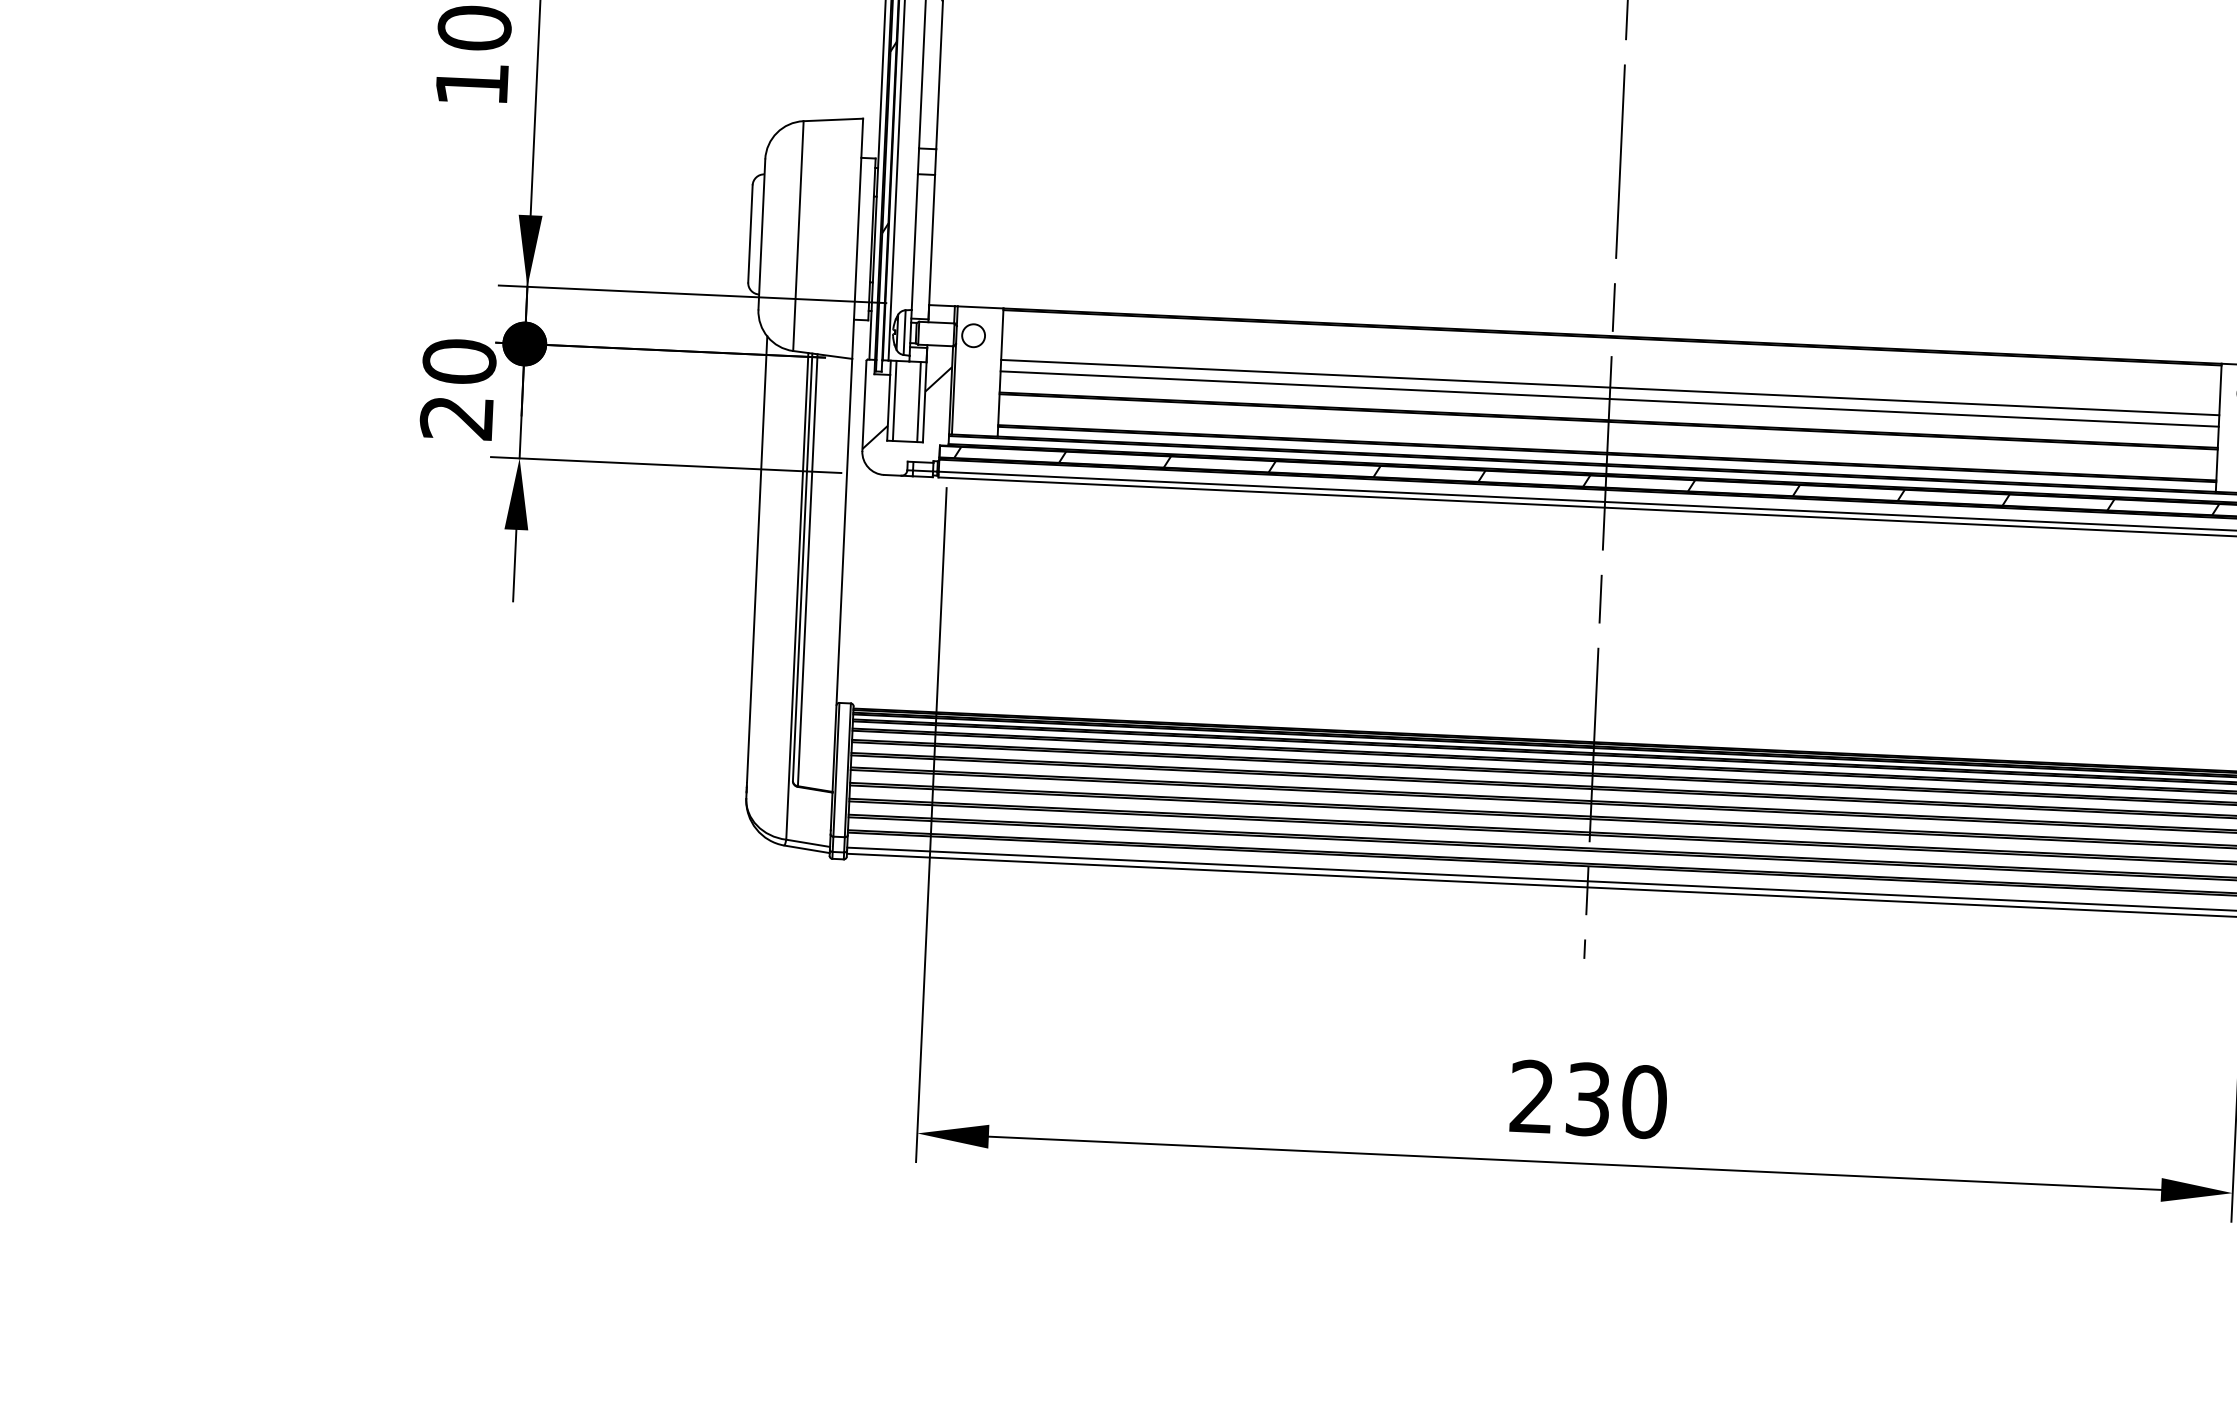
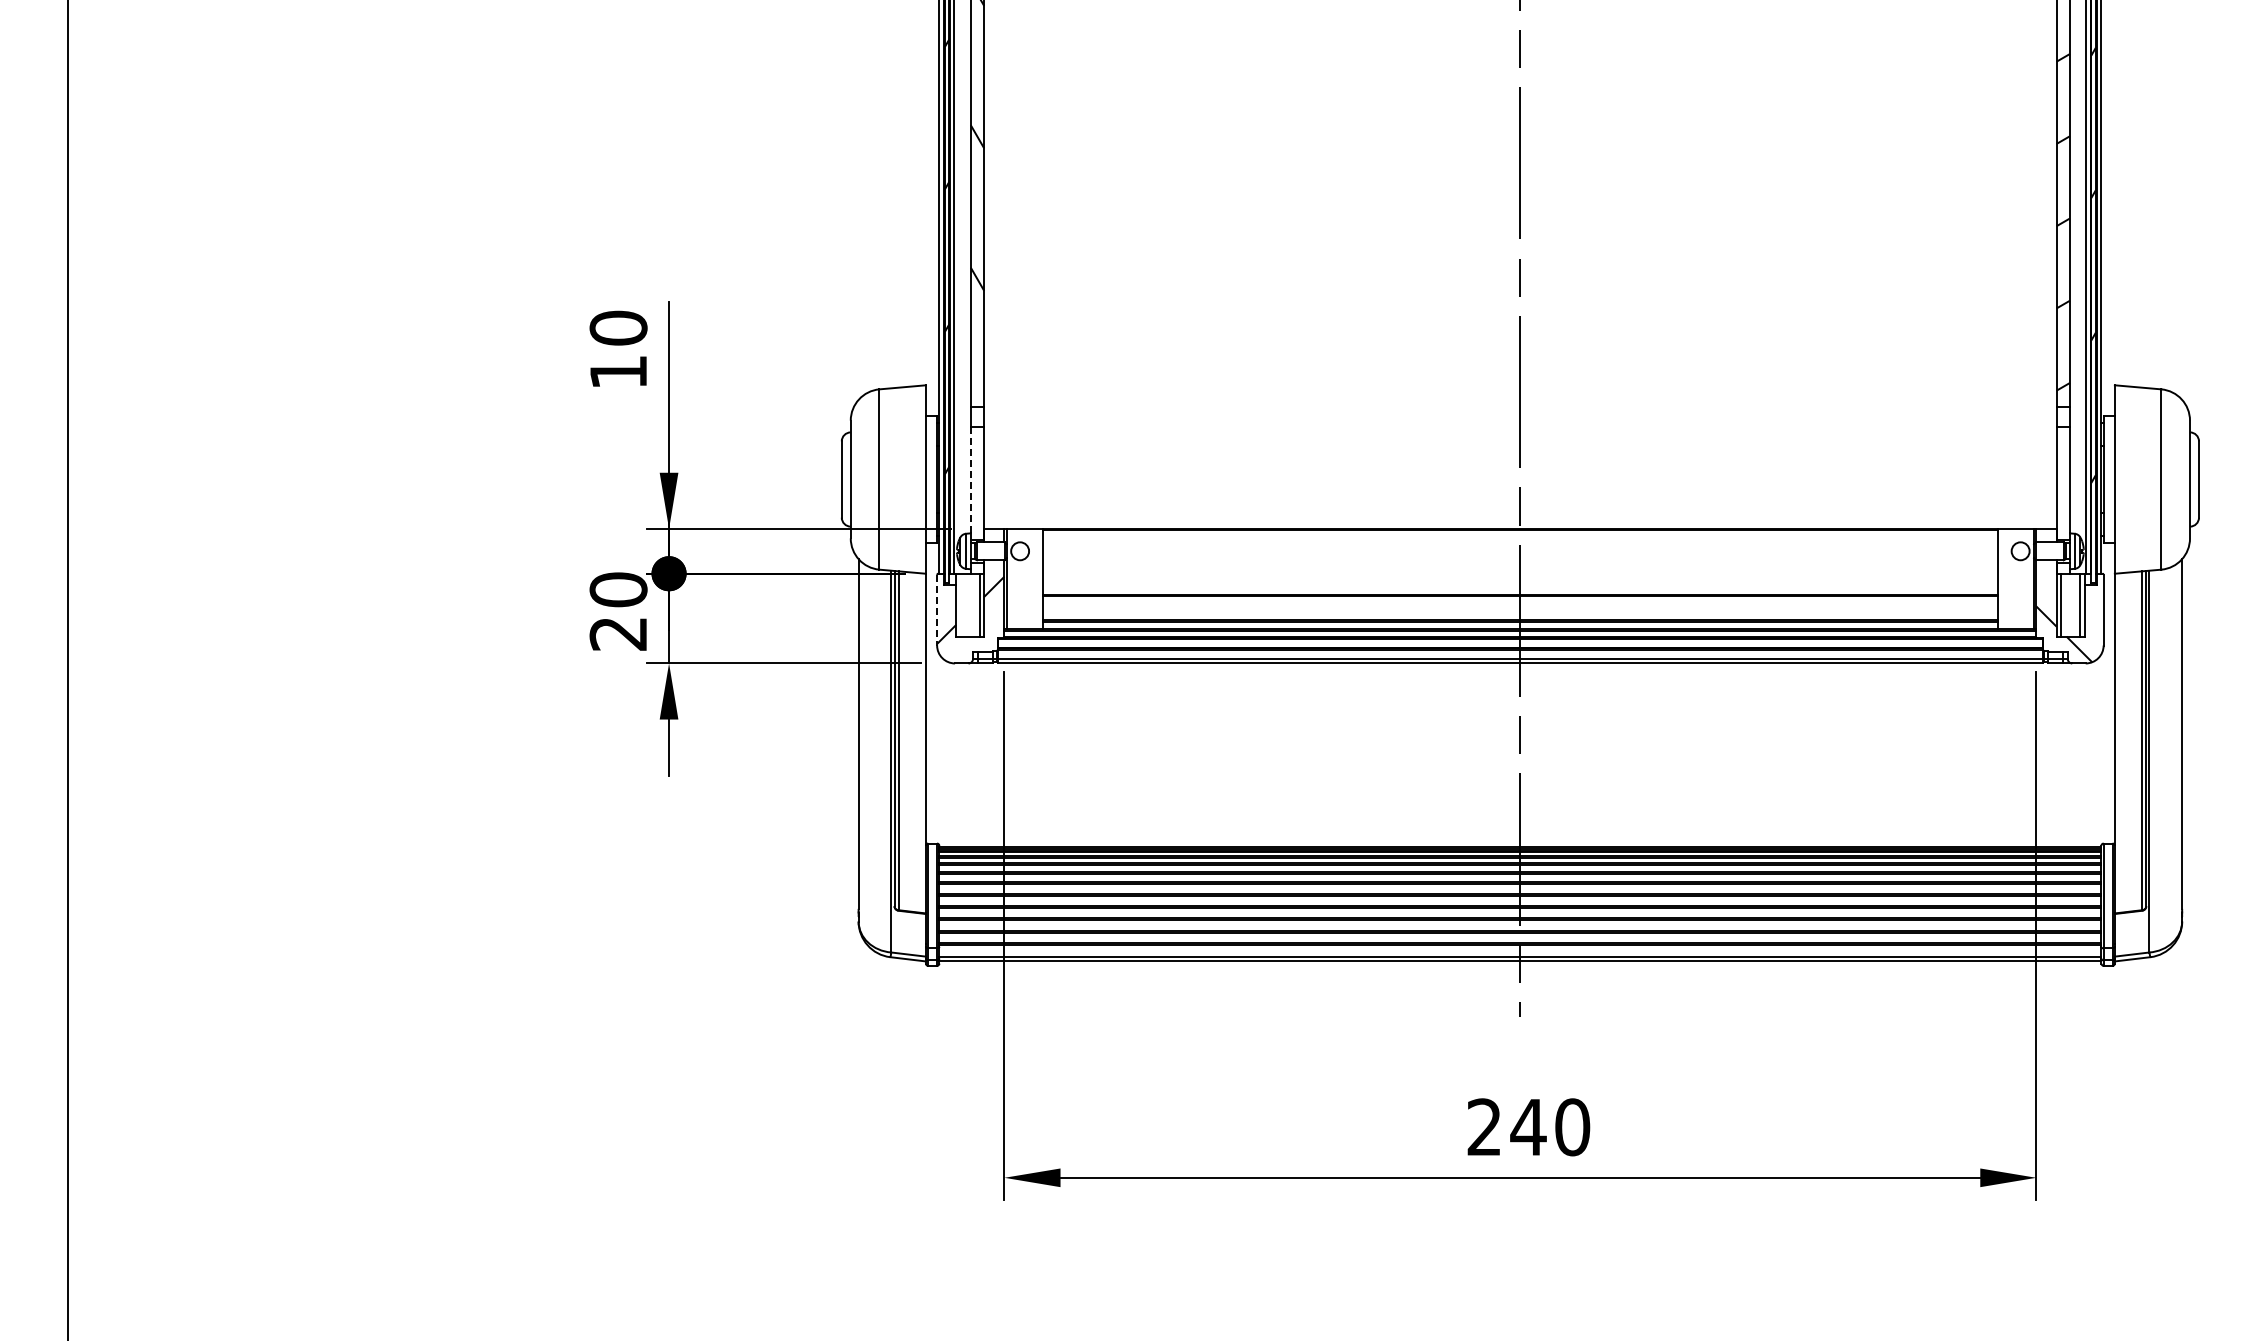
line: (914, 242) -> (970, 480), solid -> dashed
line: (1610, 387) -> (1520, 569), removed
line: (1609, 399) -> (1520, 578), removed
line: (894, 400) -> (960, 604), removed
line: (864, 406) -> (937, 610), solid -> dashed
hatch: (1587, 480) -> (1505, 642), removed
text: (1588, 1099) -> (1528, 1127), 230 -> 240

